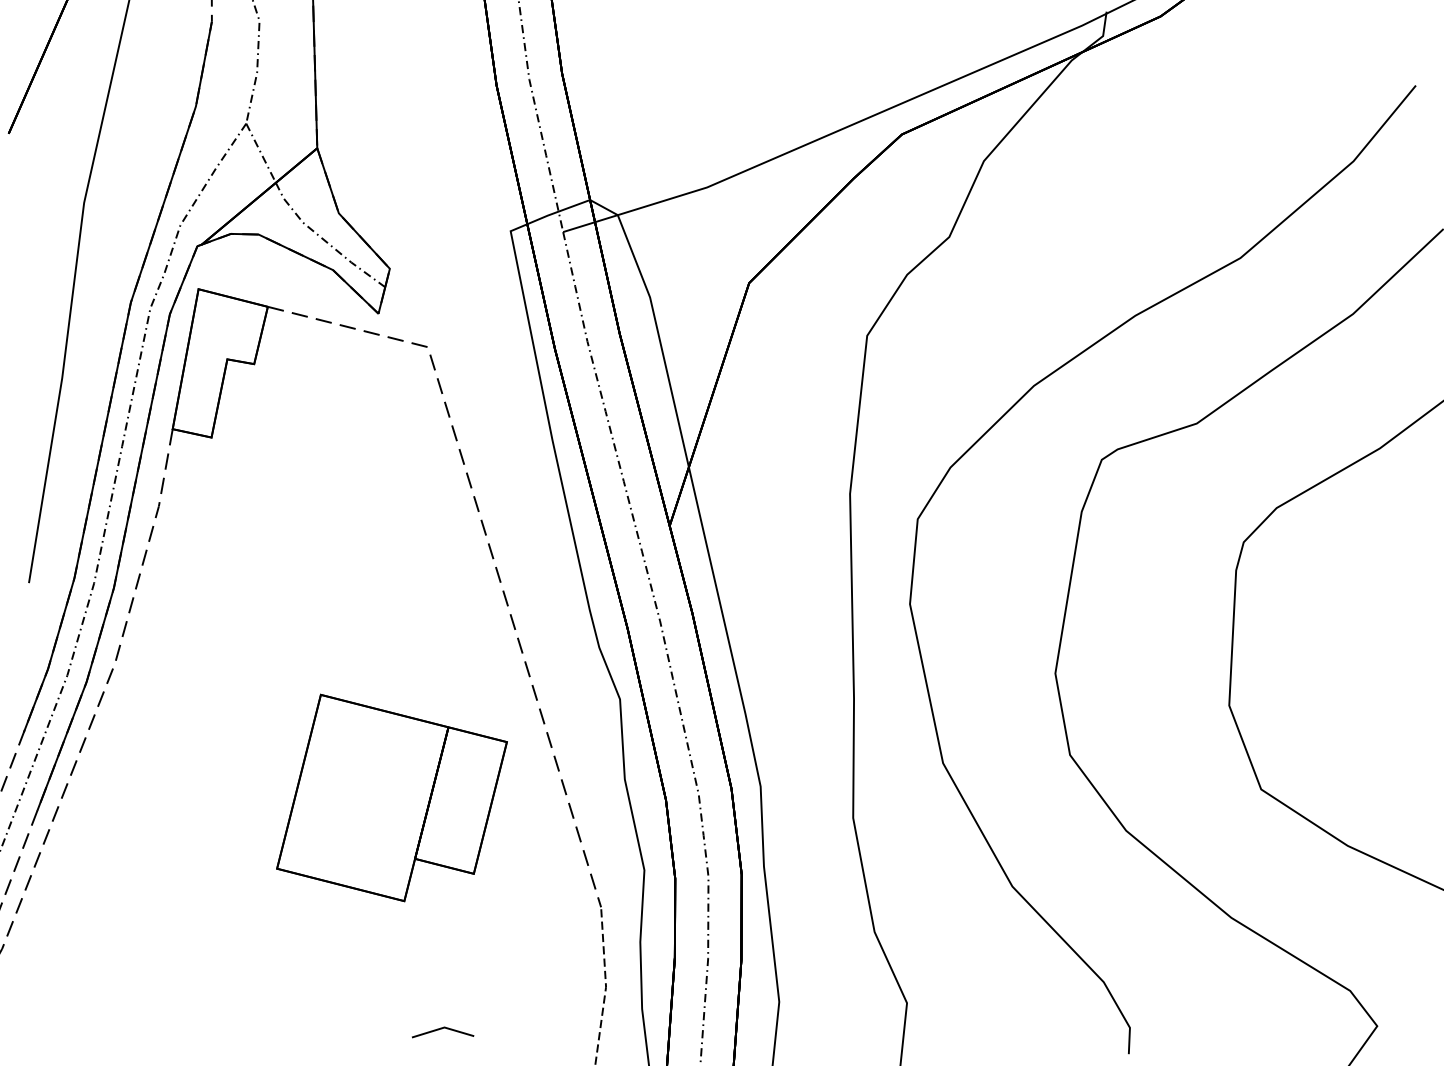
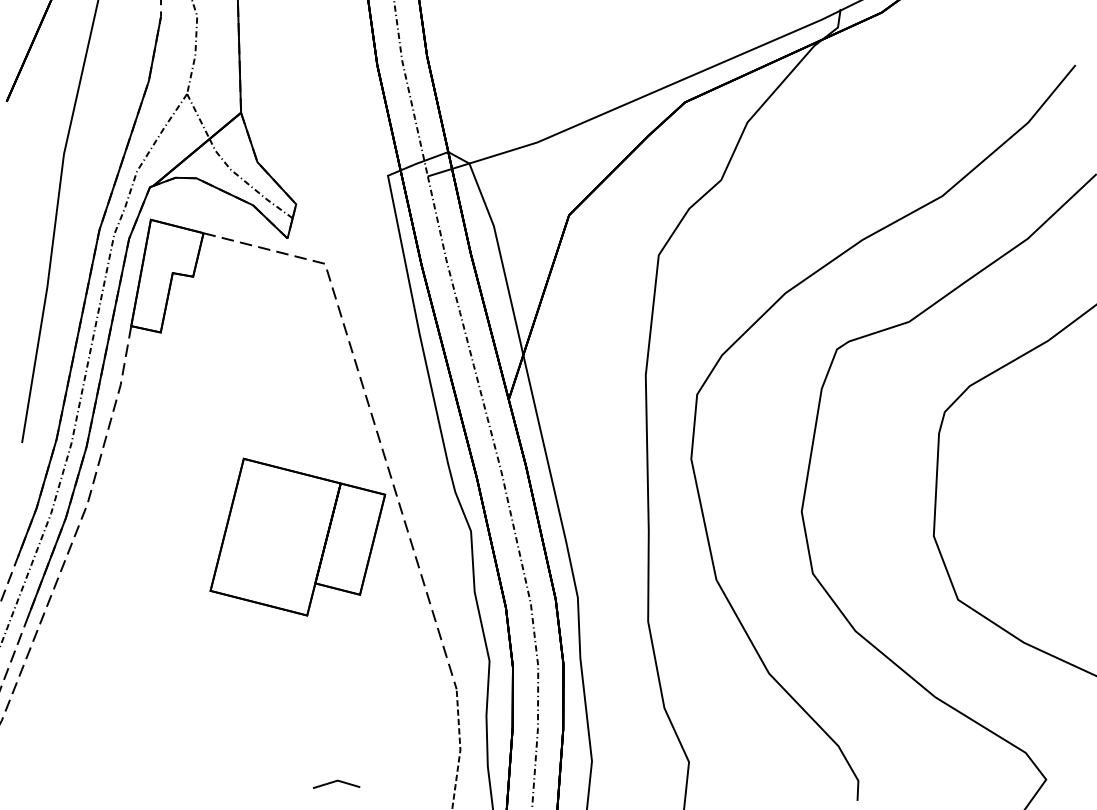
part: (391, 797) -> (297, 536), moved

